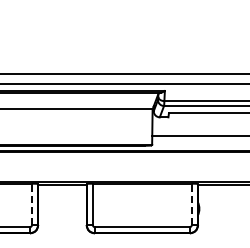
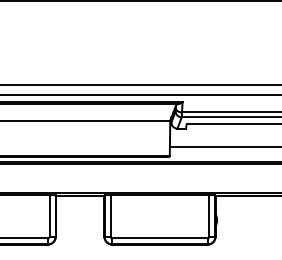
line: (31, 204) -> (49, 215), dashed -> solid
line: (191, 204) -> (209, 215), dashed -> solid

